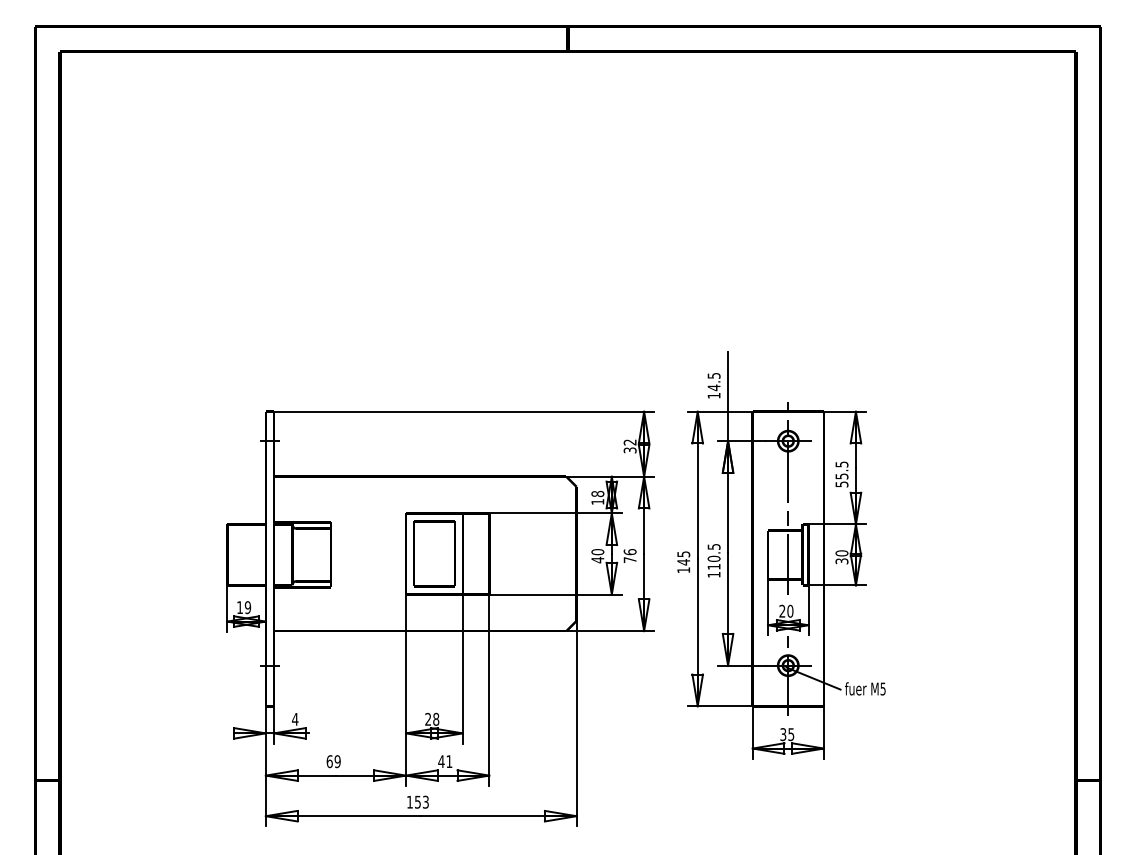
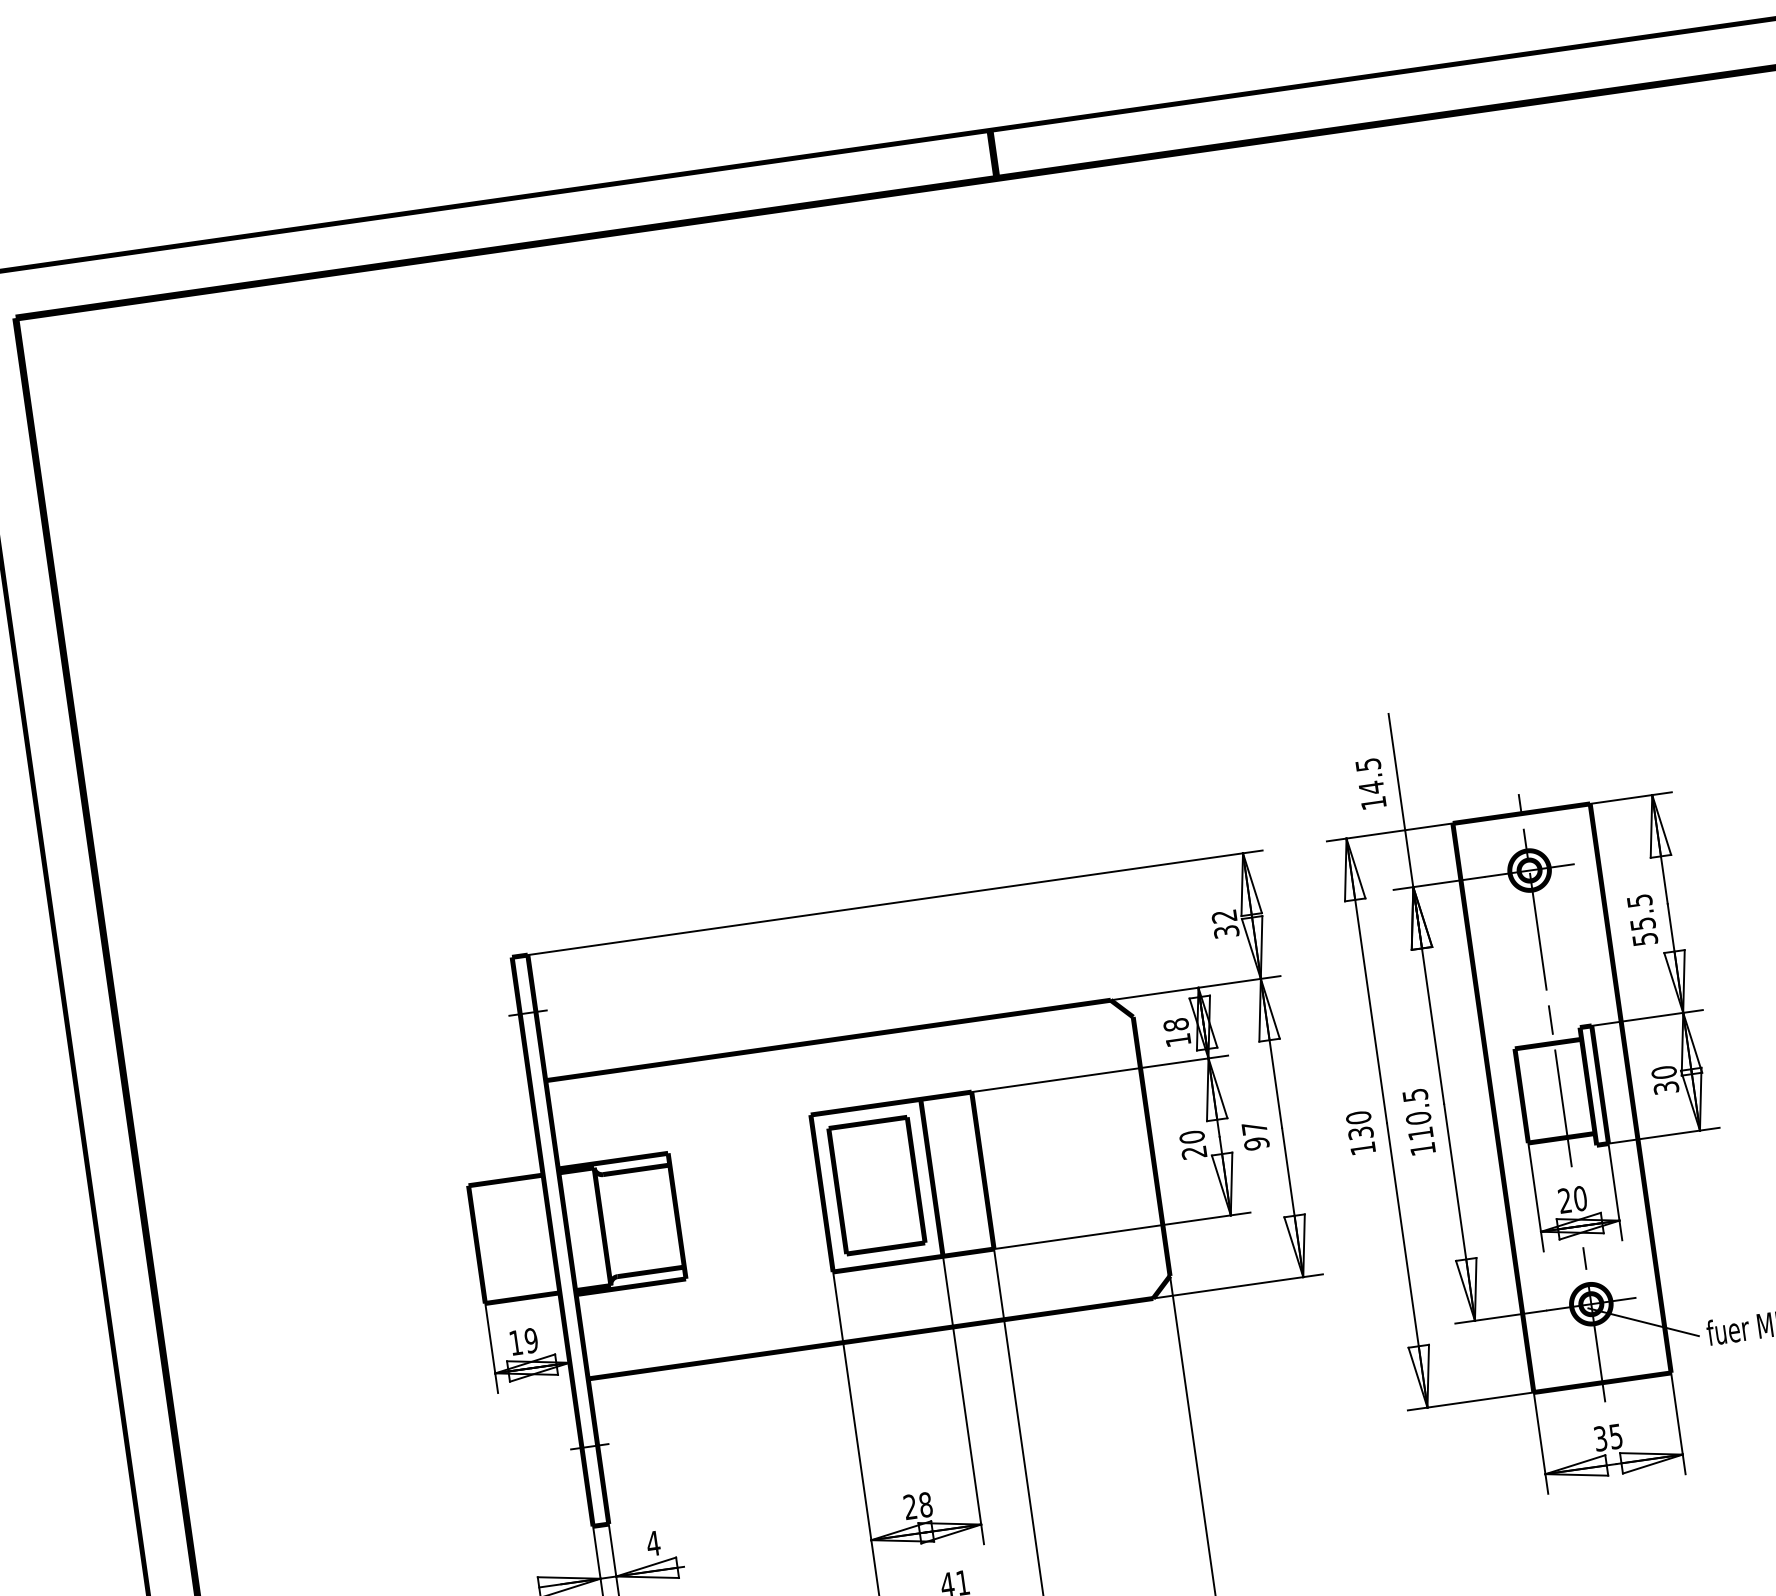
text: (629, 556) -> (1254, 1136), 76 -> 97
text: (683, 558) -> (1359, 1126), 145 -> 130
text: (597, 559) -> (1193, 1151), 40 -> 20

